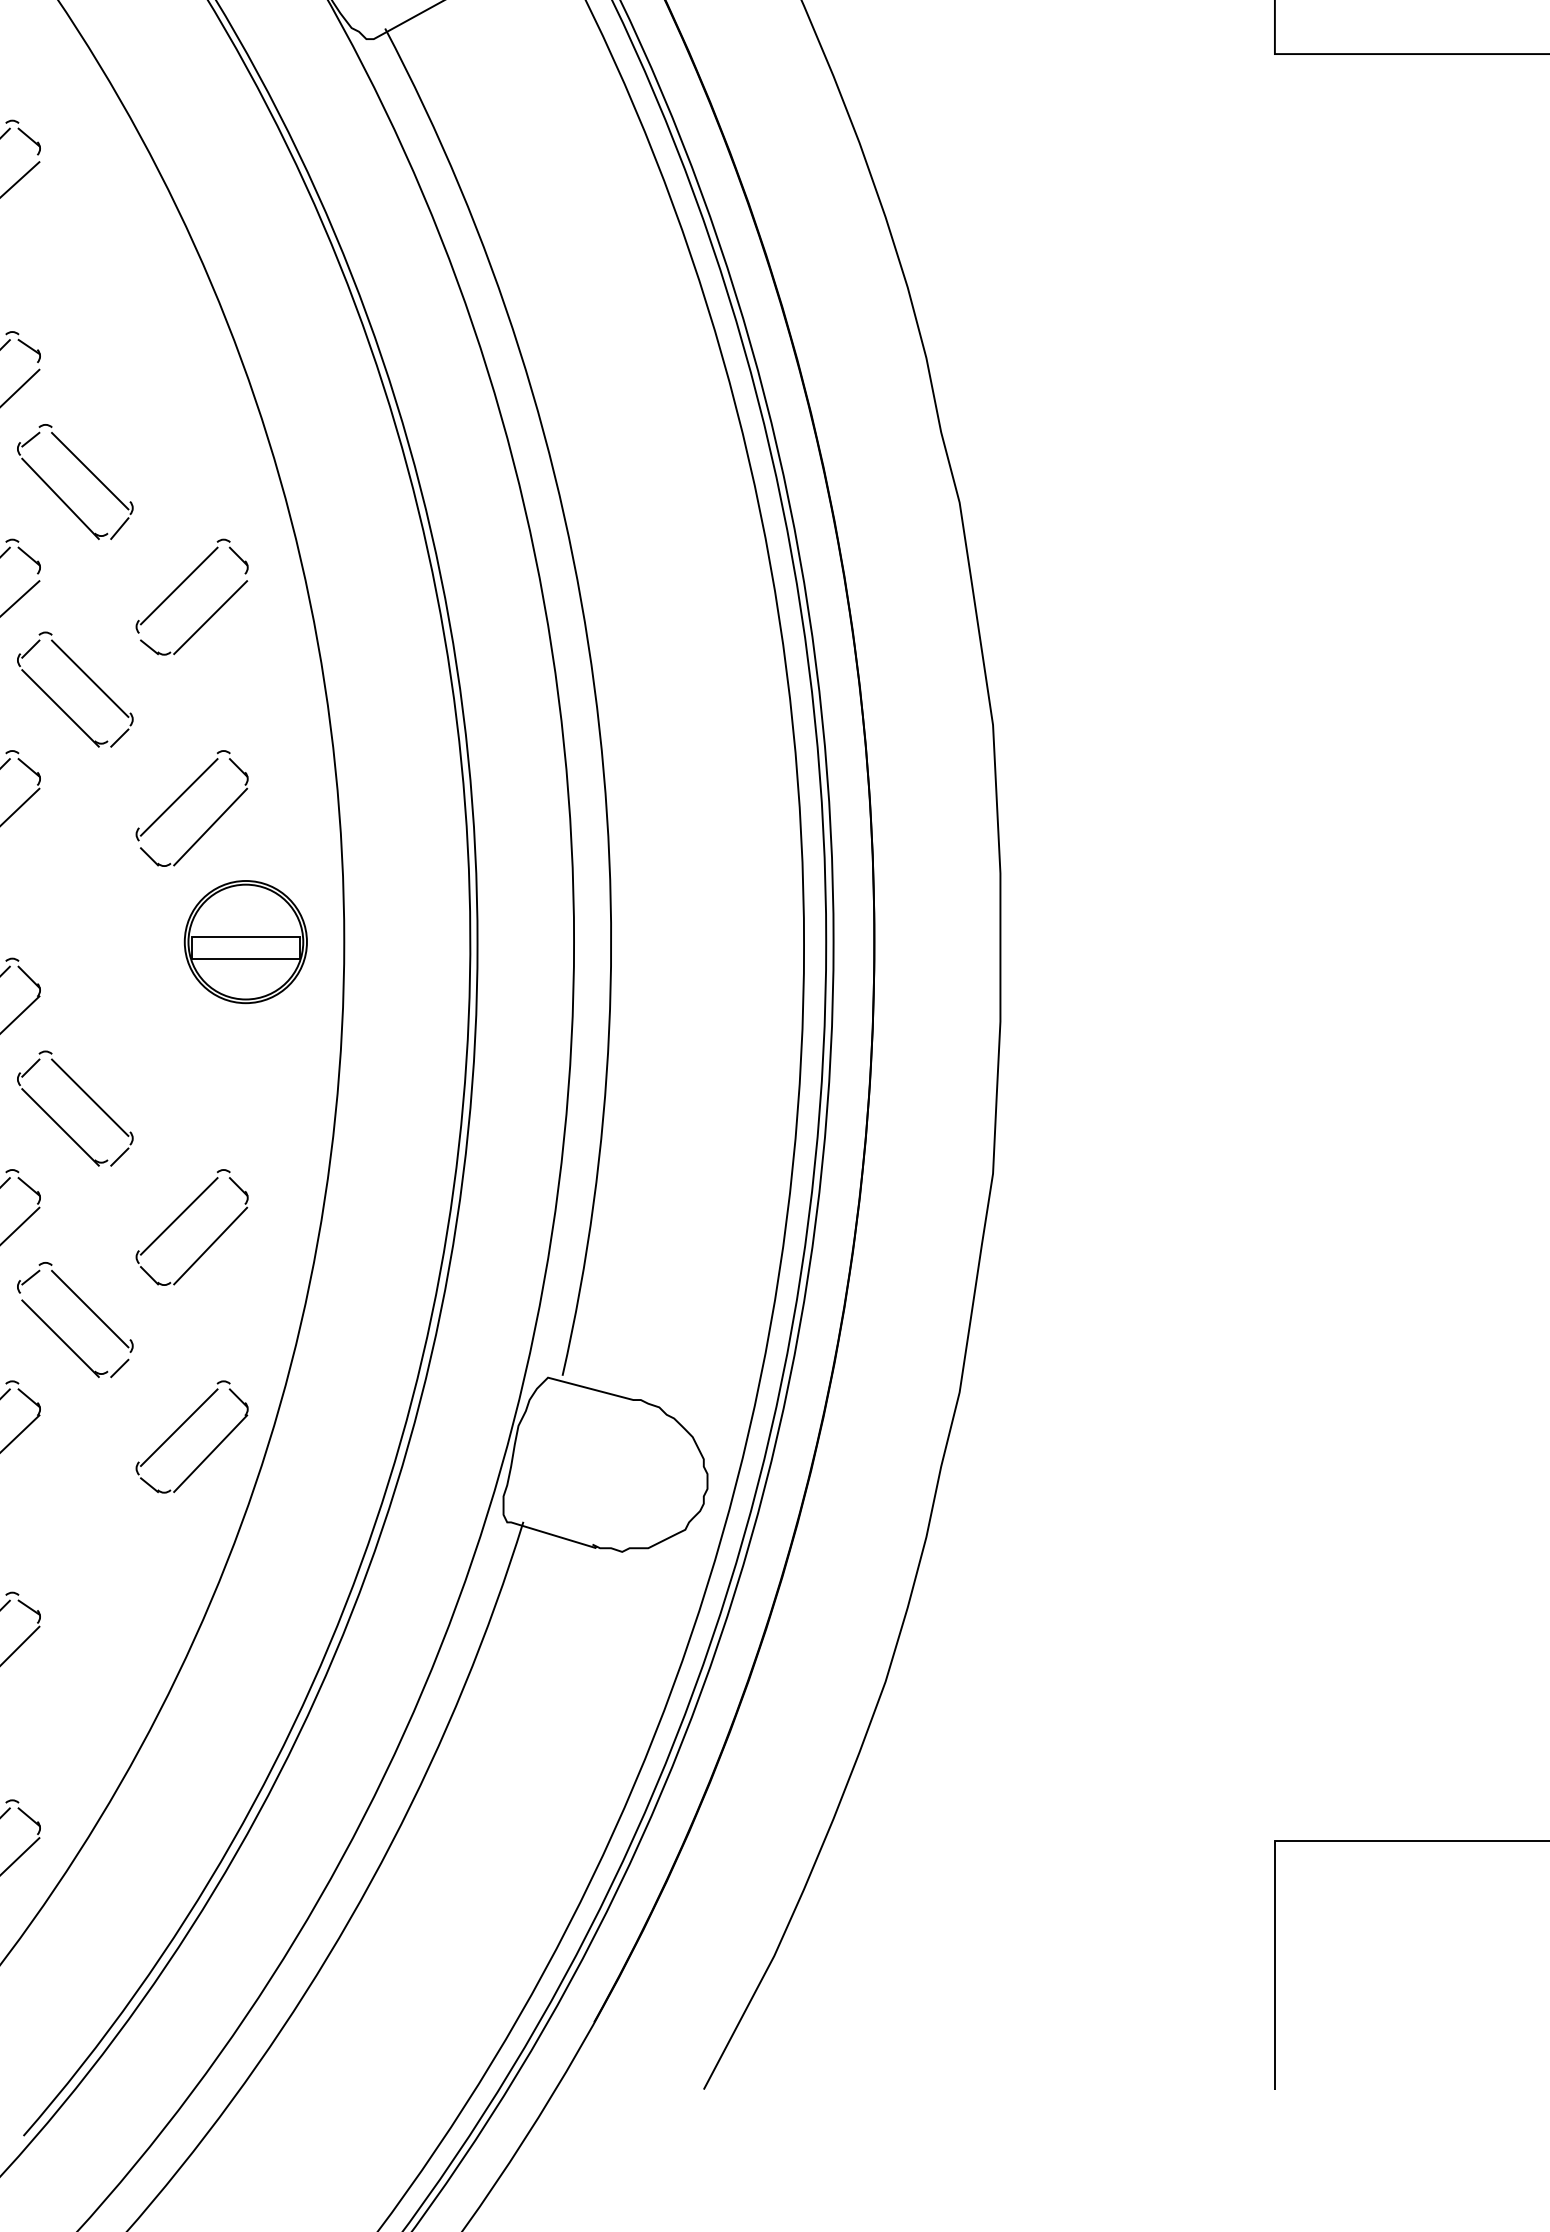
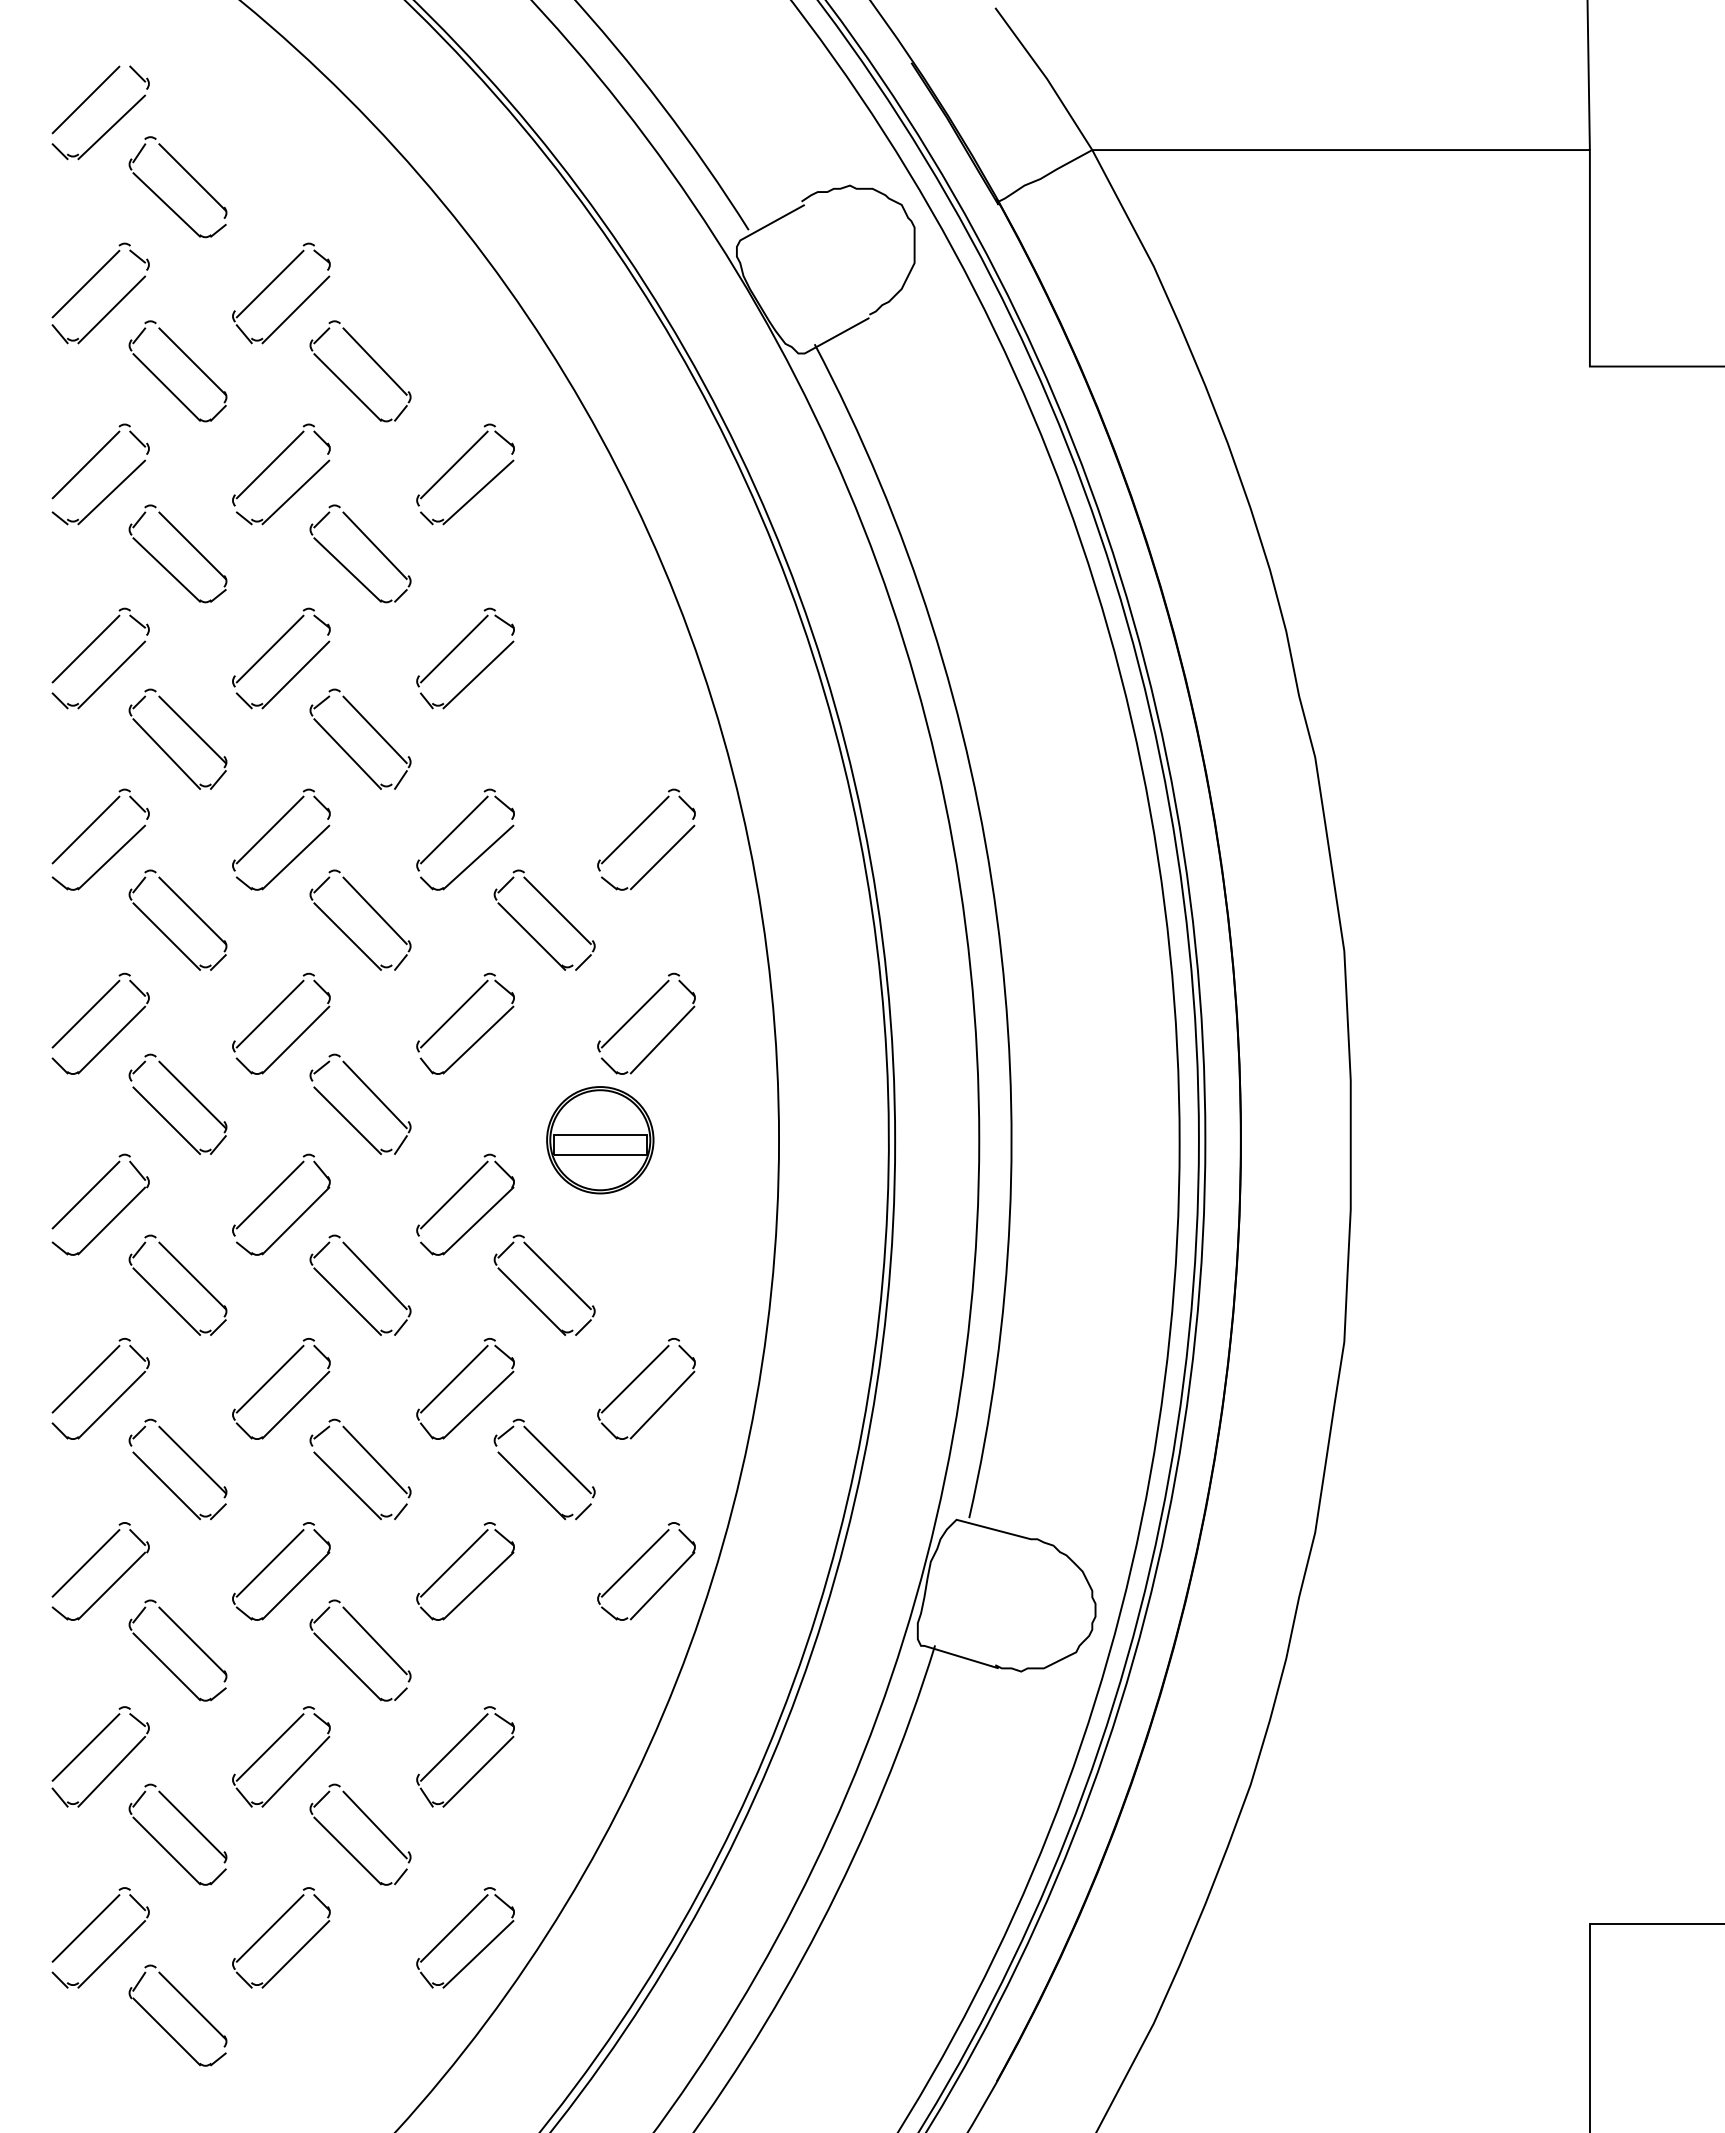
part: (86, 469) -> (554, 728), removed
part: (246, 942) -> (600, 1140), moved

